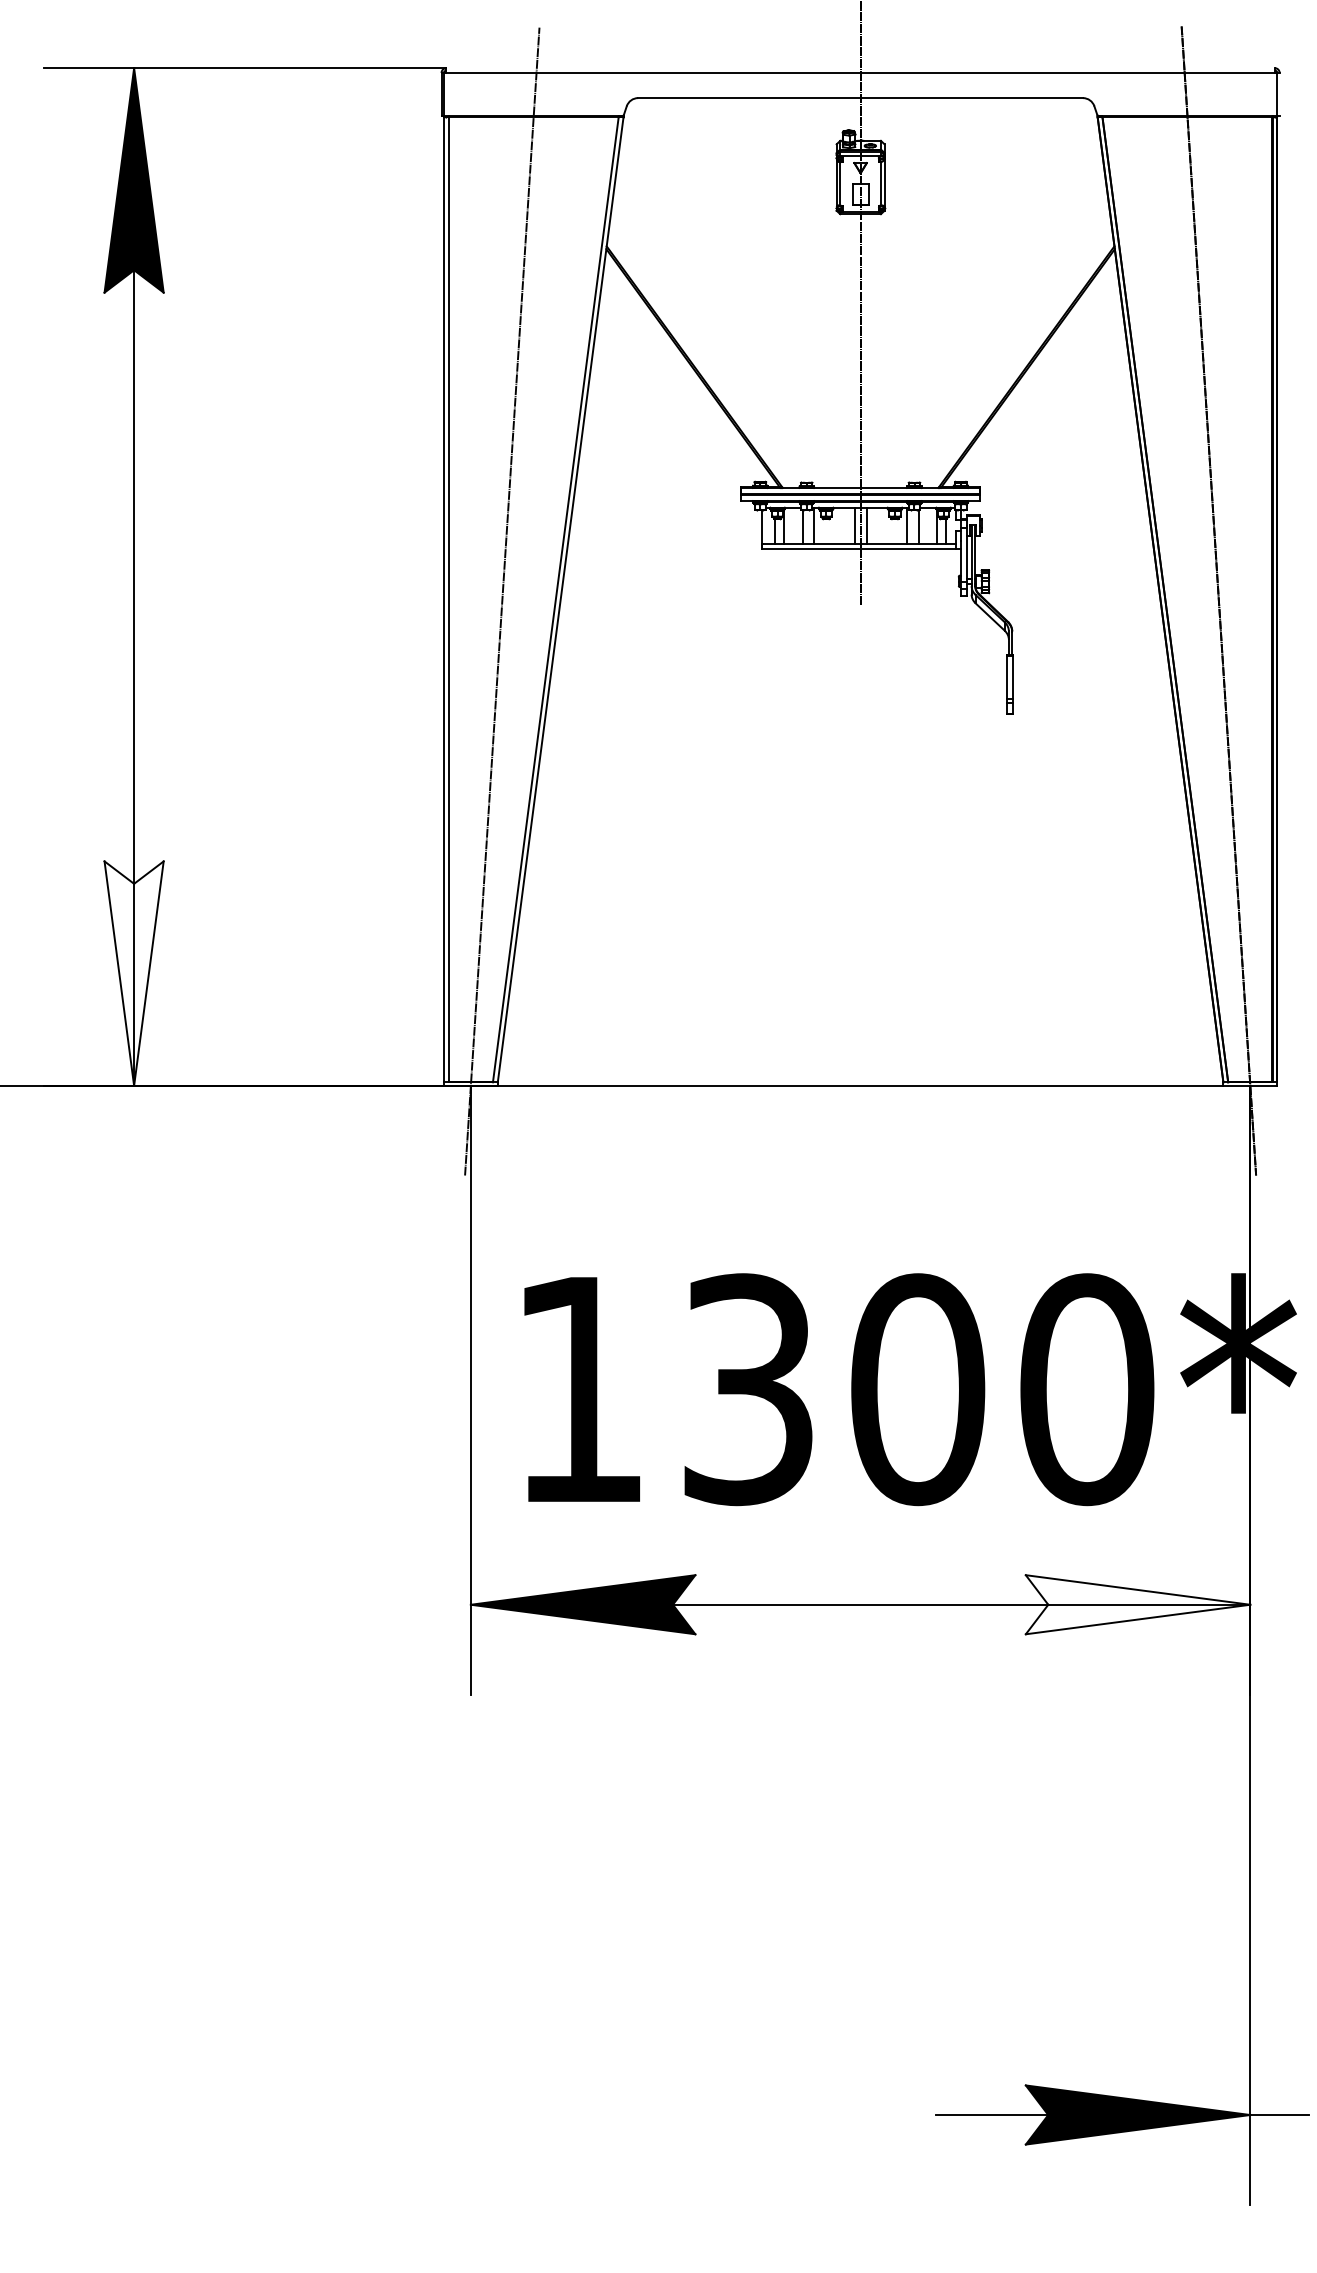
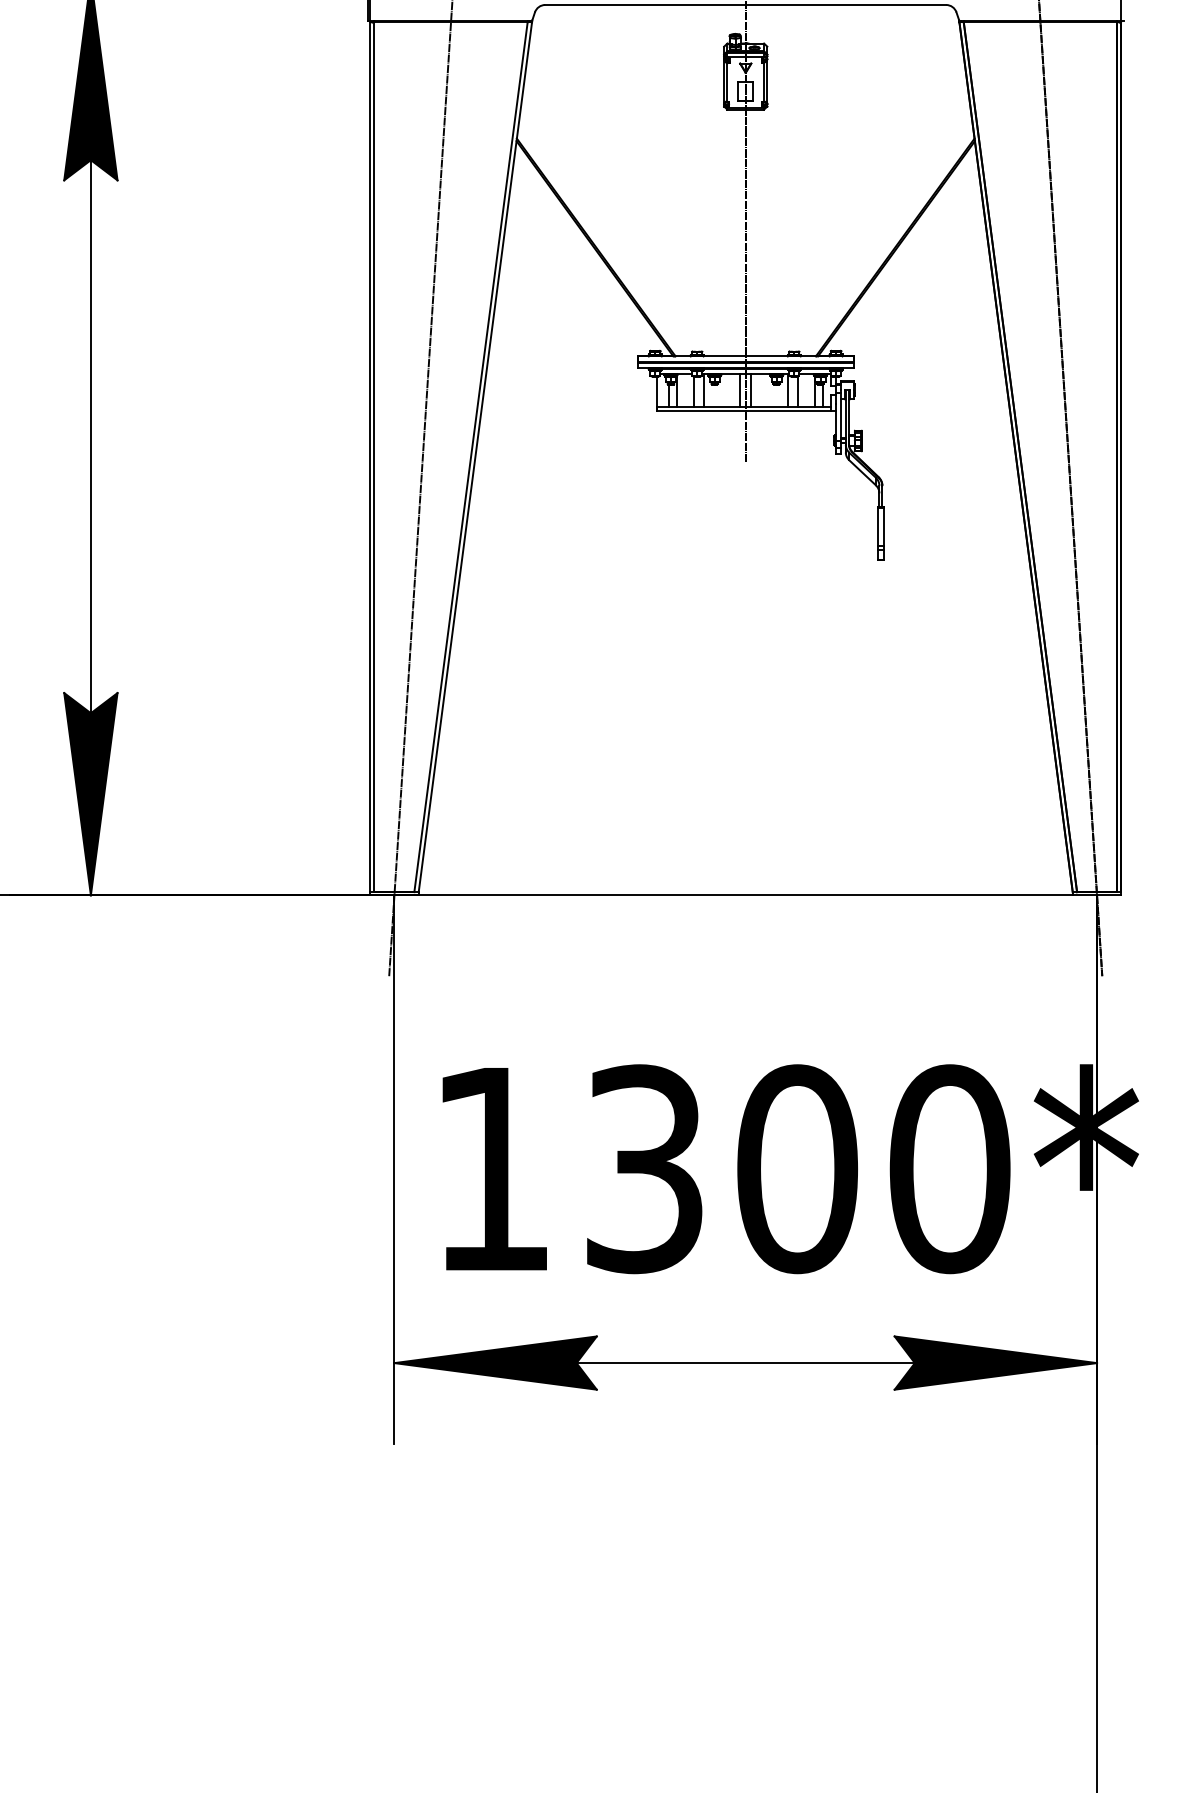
fill: (133, 973) -> (90, 794), added
fill: (1137, 1604) -> (995, 1362), added

